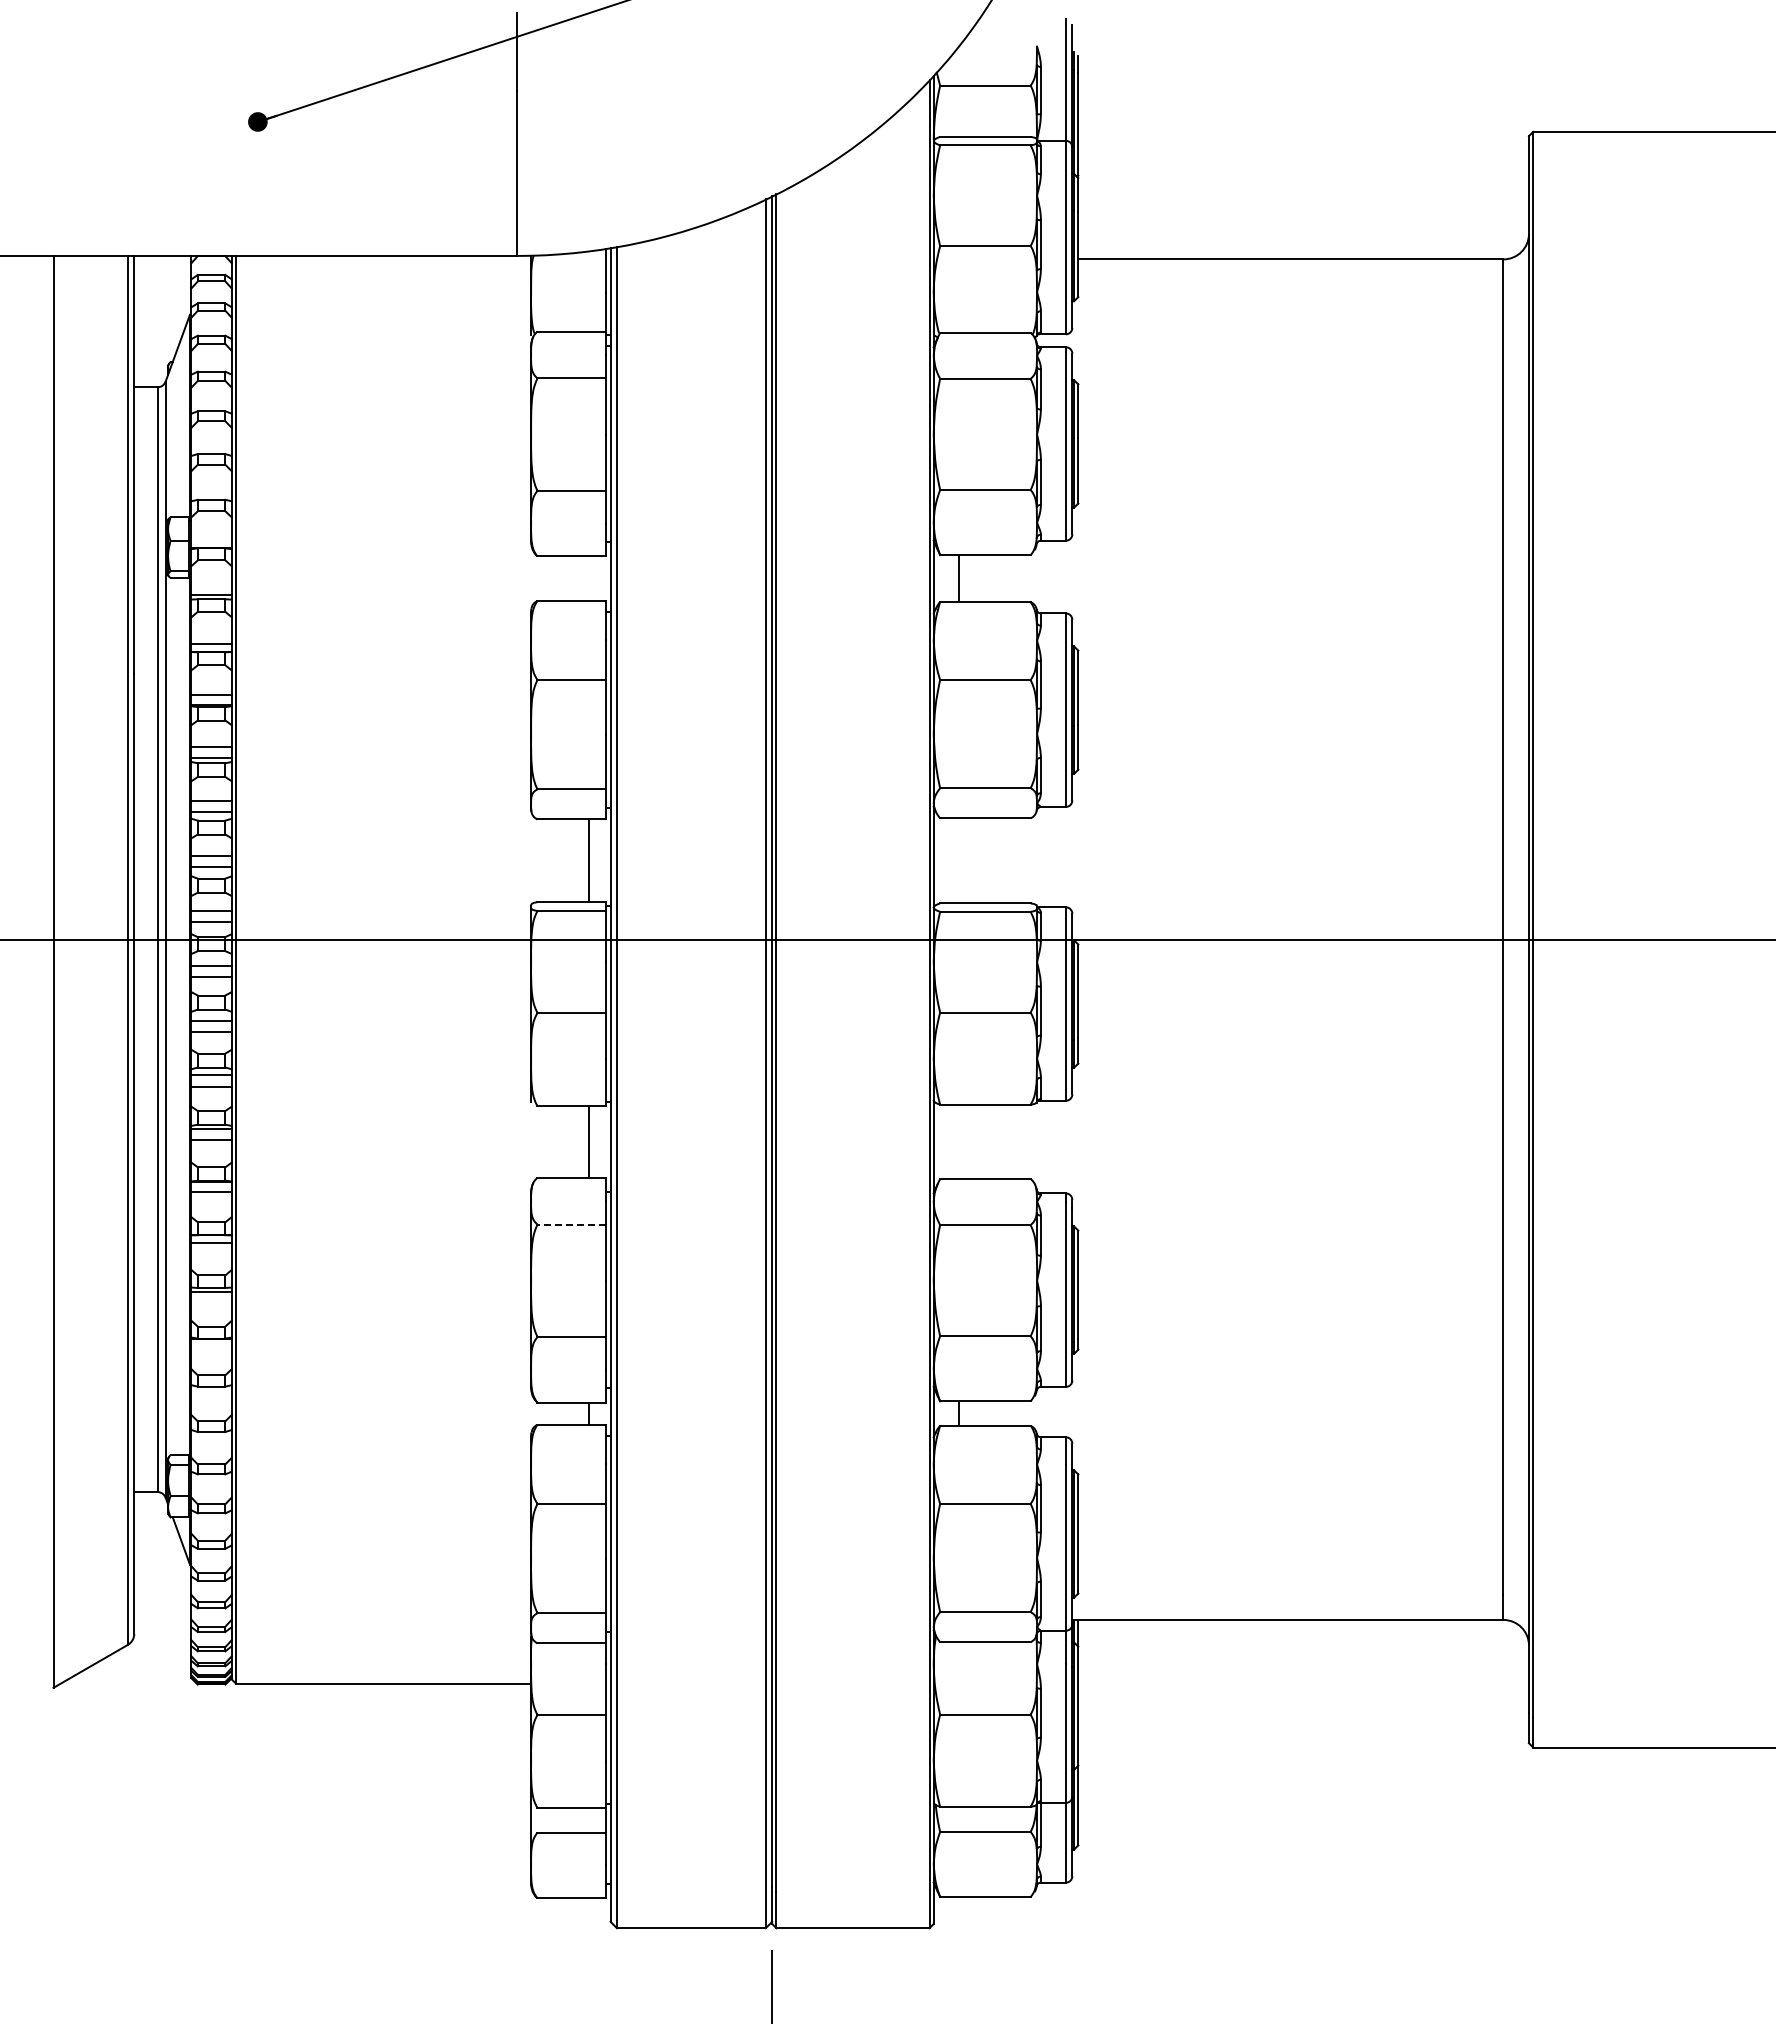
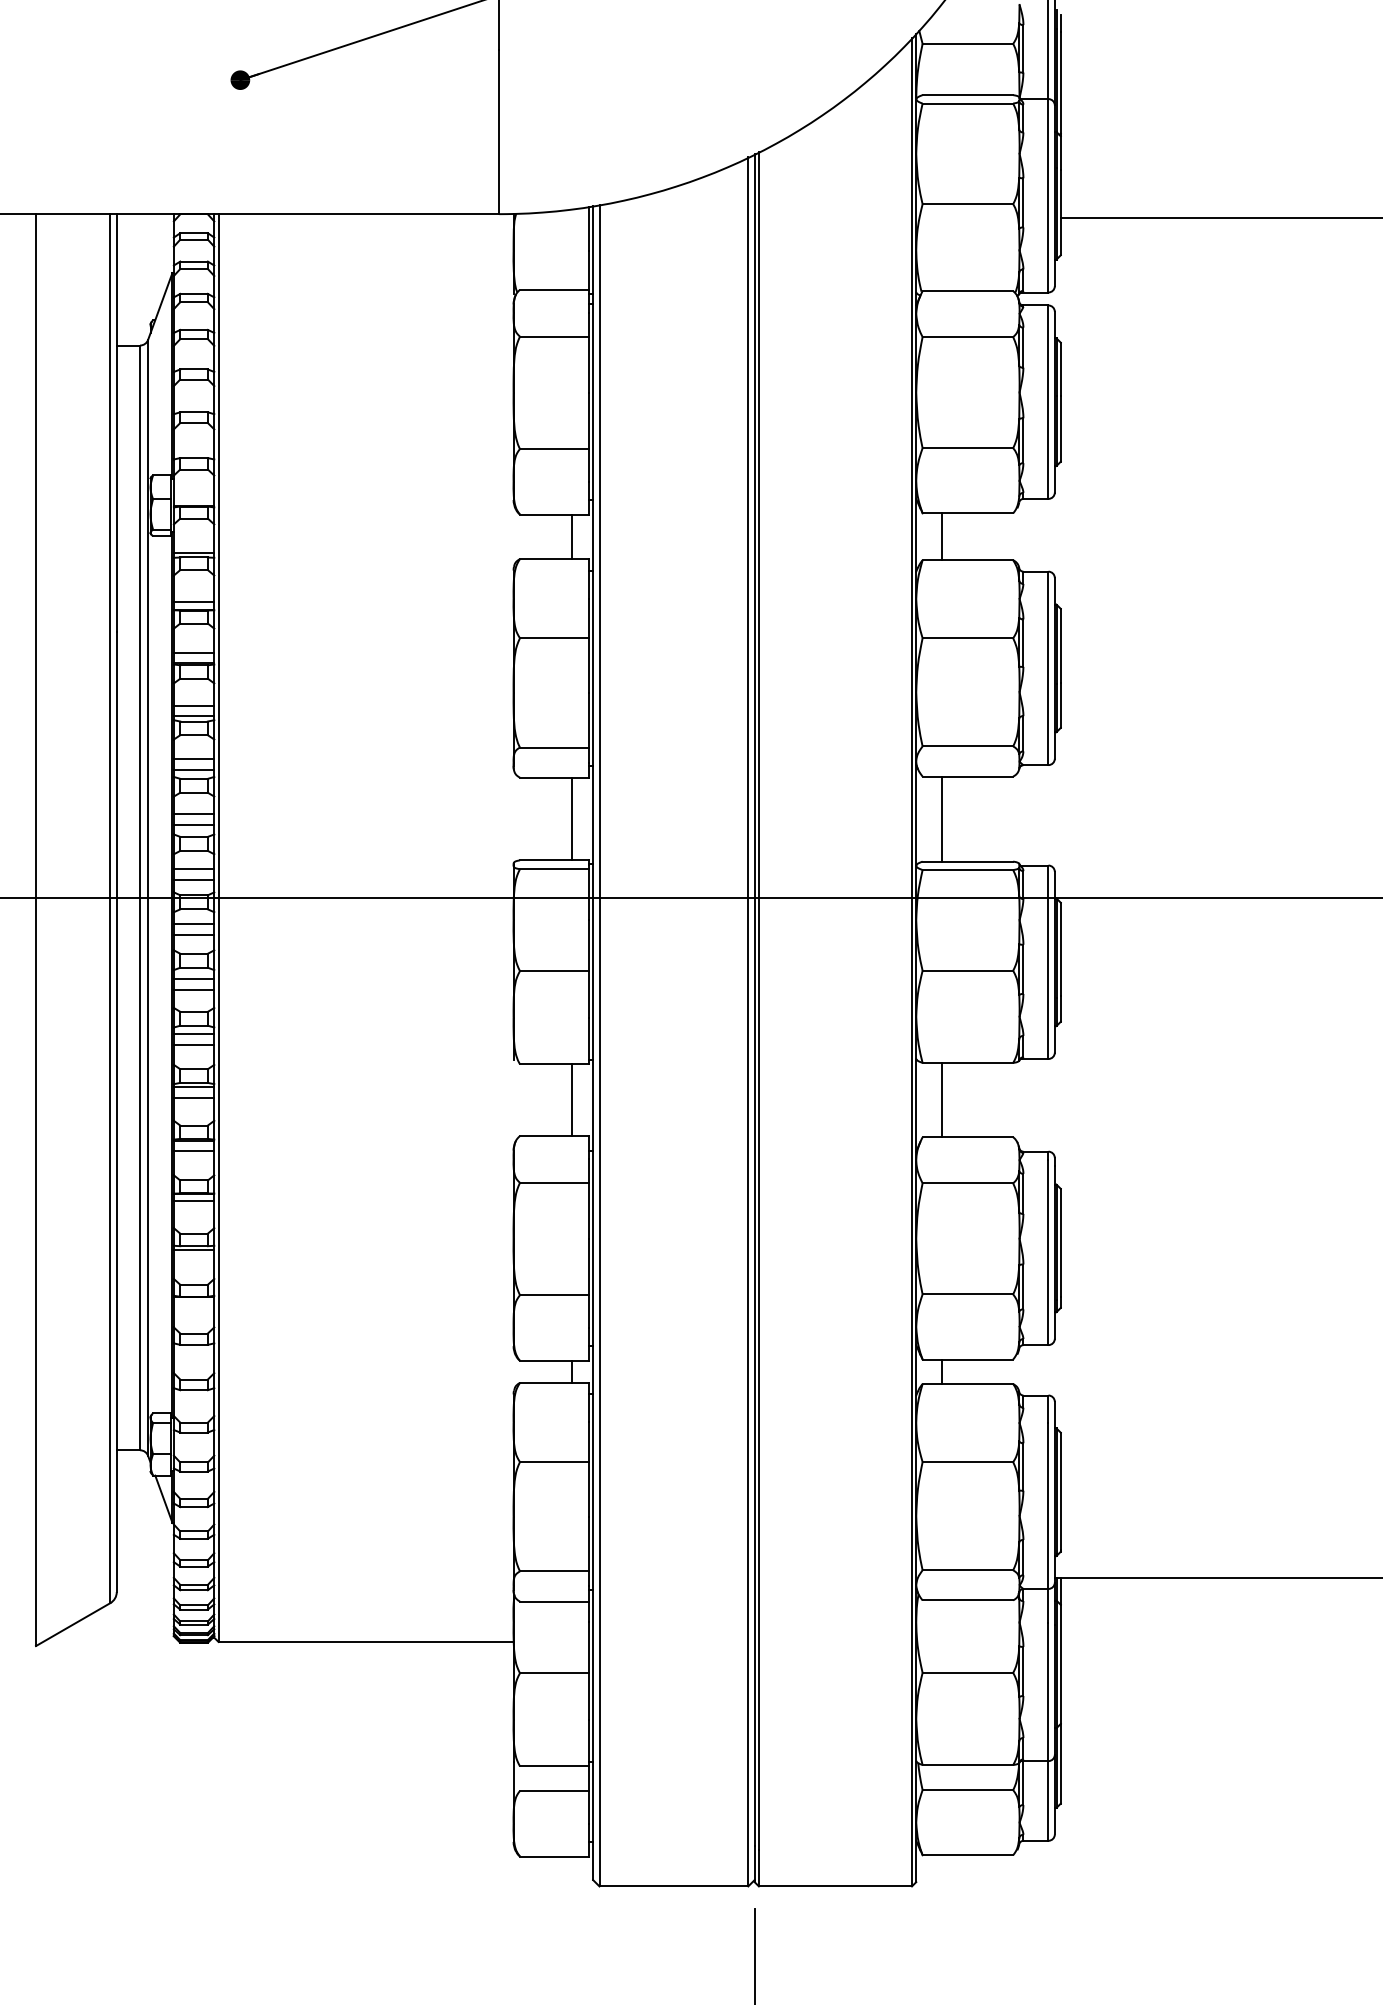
line: (589, 578) -> (572, 536), added
line: (959, 860) -> (942, 818), added
line: (959, 1141) -> (942, 1099), added
line: (571, 1224) -> (554, 1182), dashed -> solid

